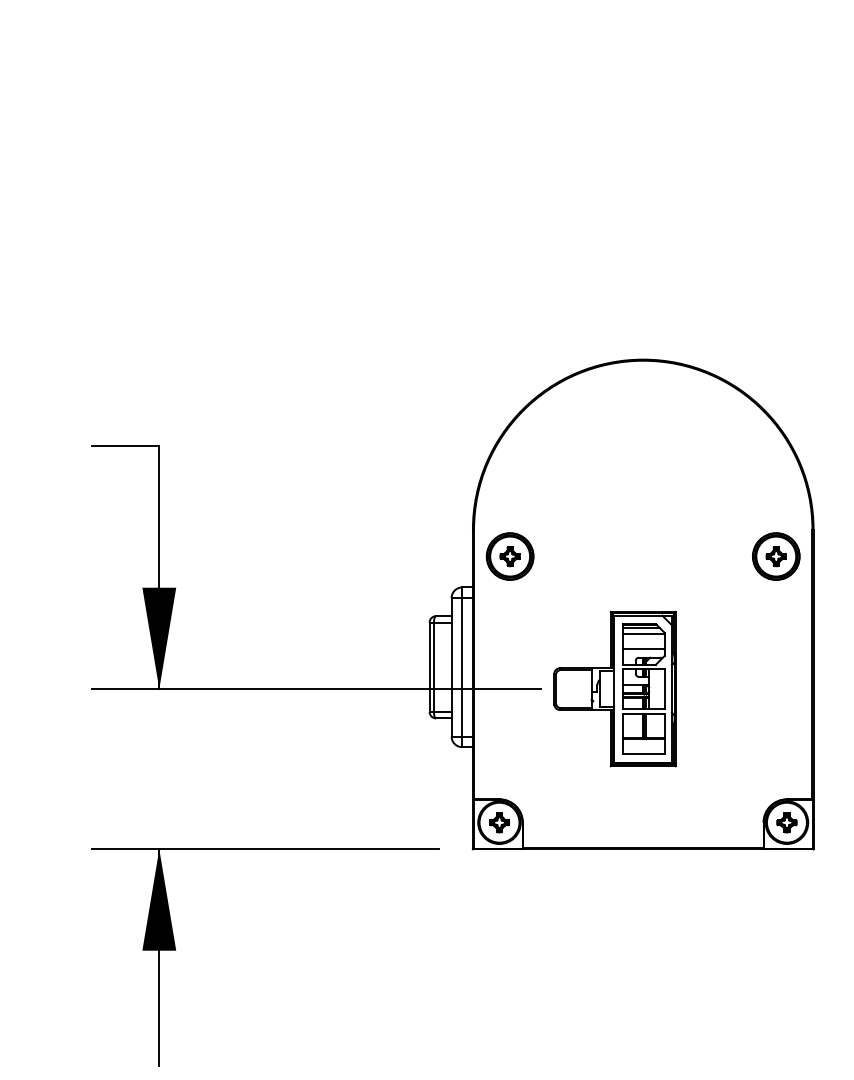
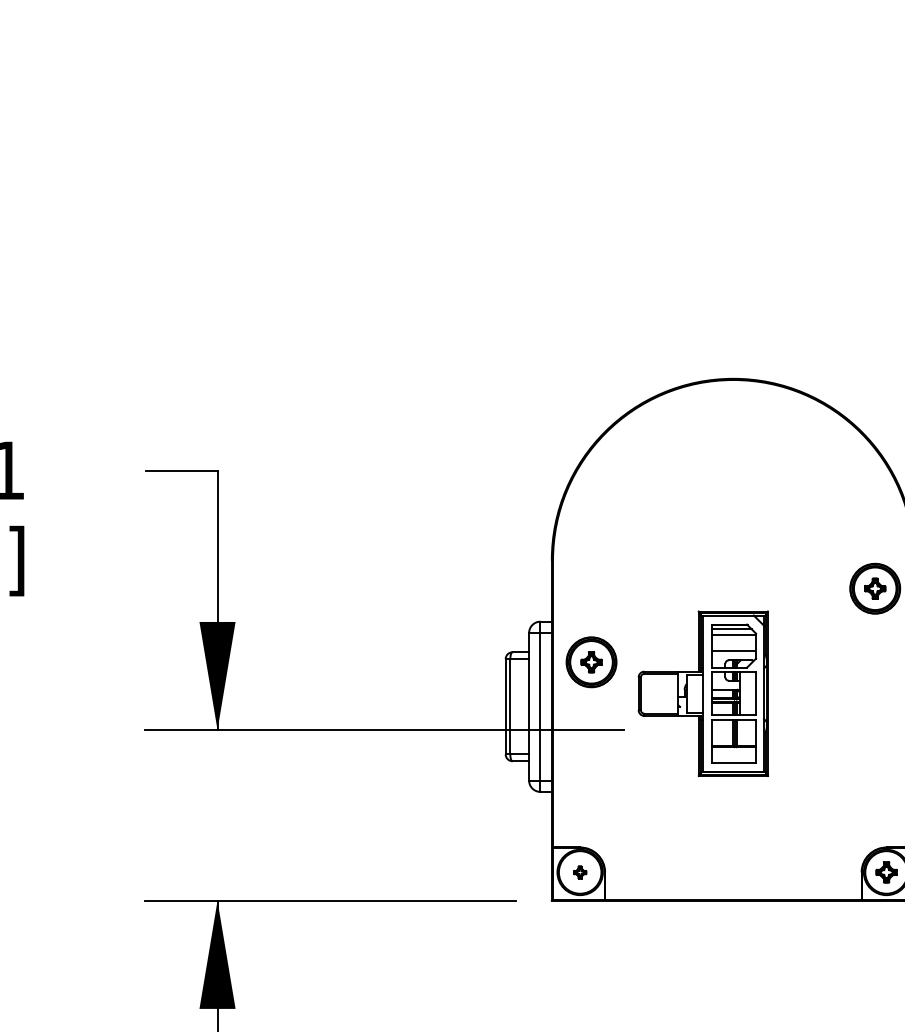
part: (509, 556) -> (590, 662), moved
part: (614, 688) -> (702, 693), moved
part: (499, 822) -> (580, 872), size x0.6

